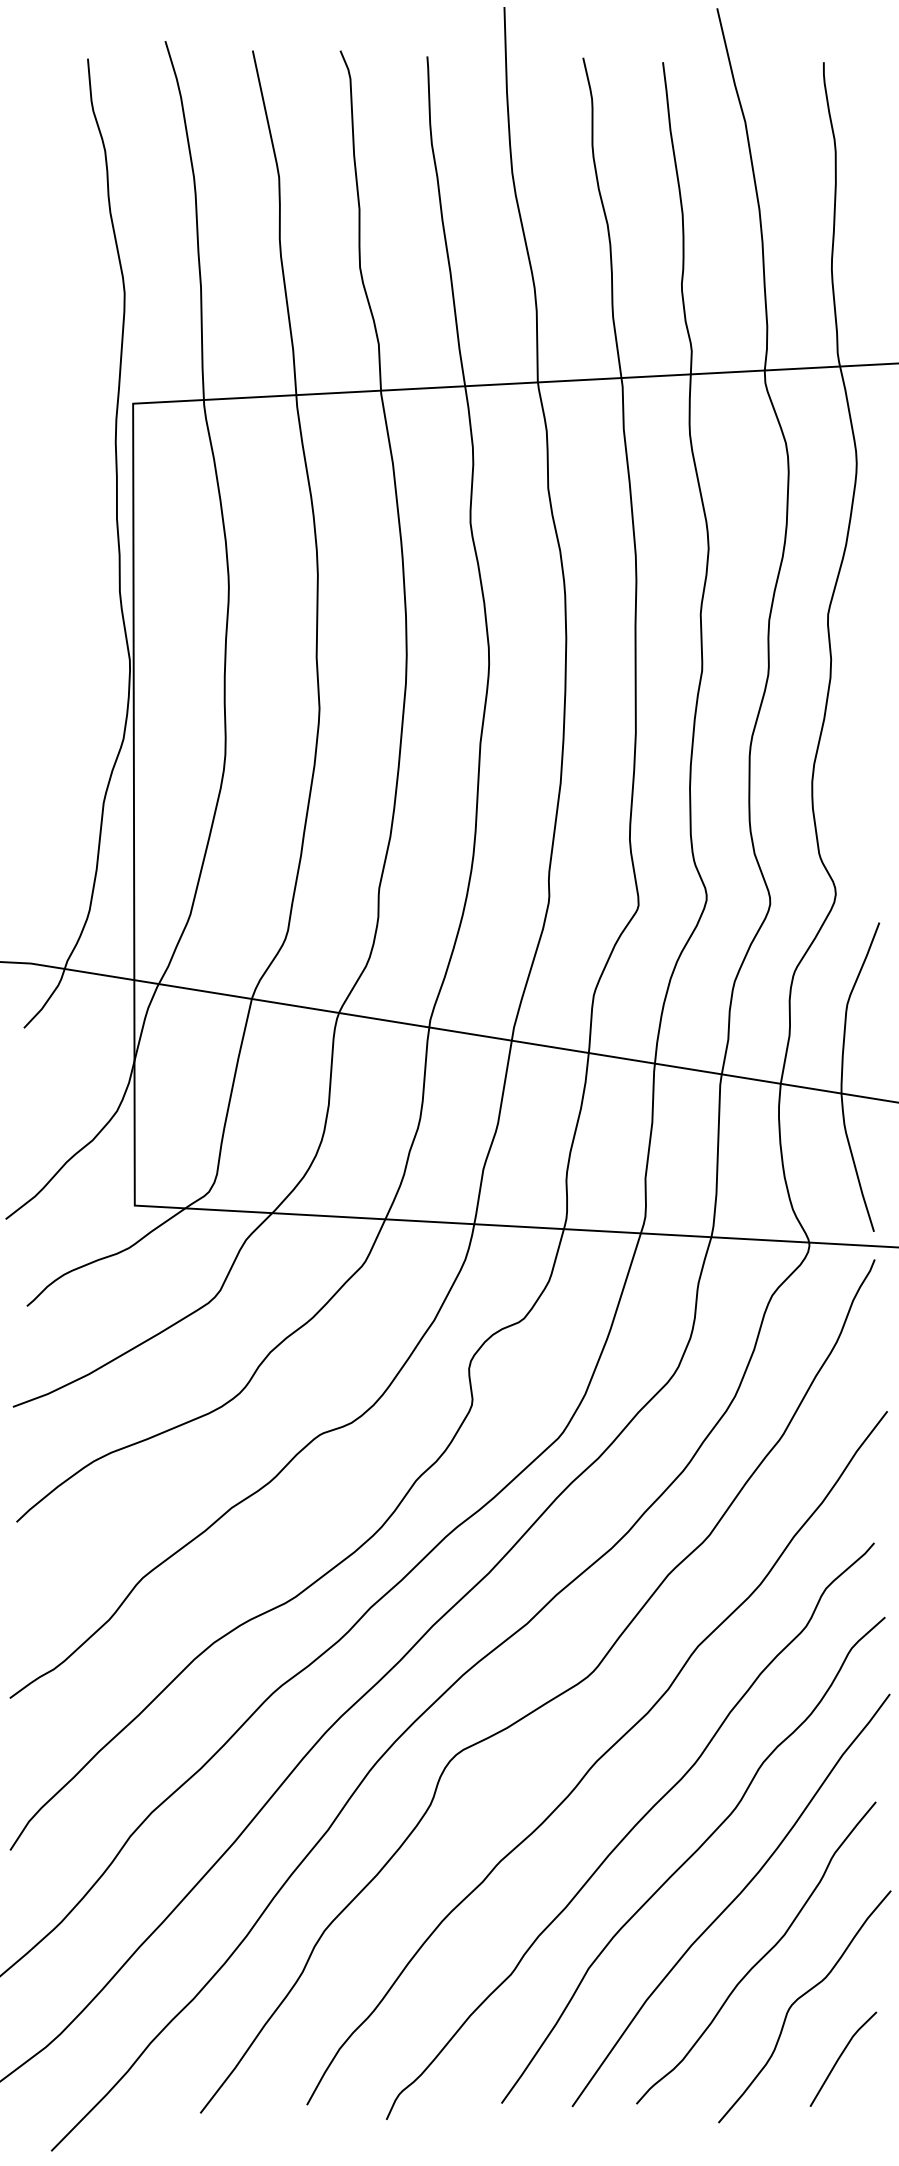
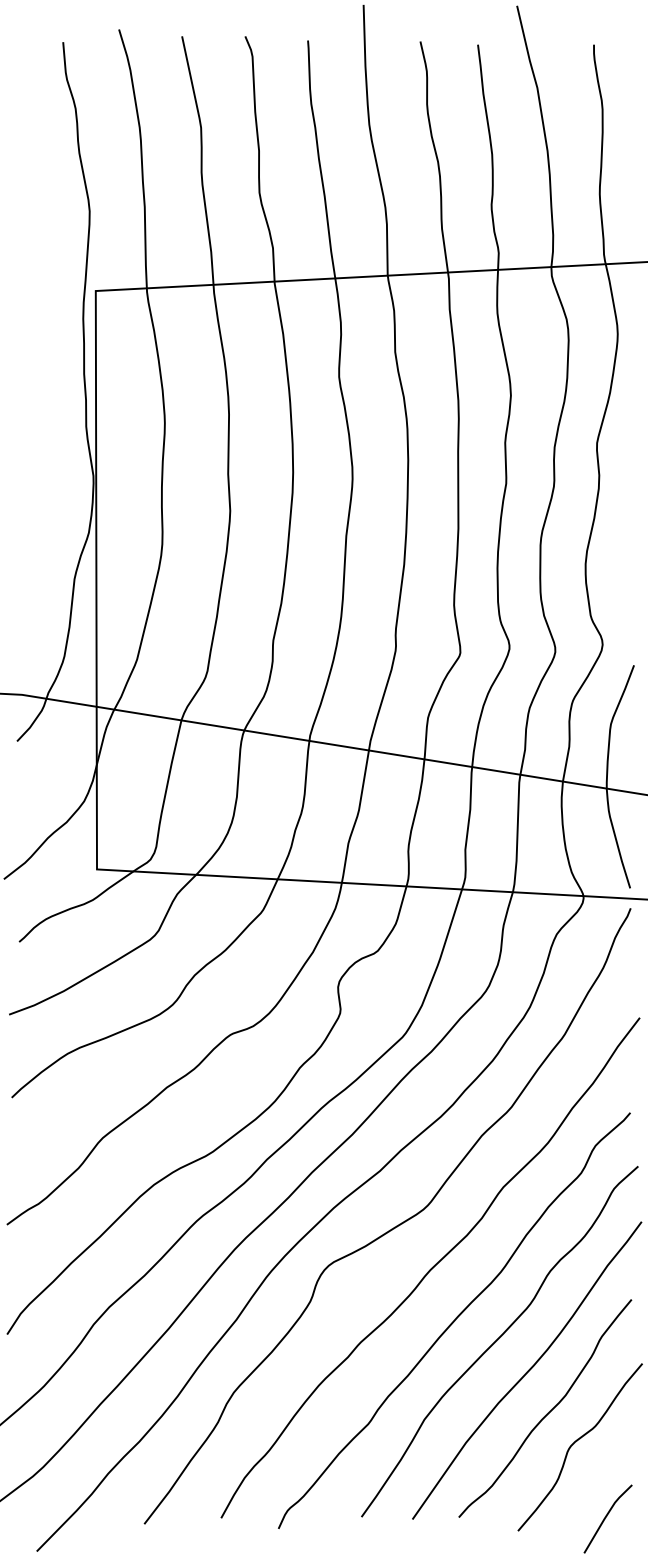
line: (841, 2056) -> (606, 1517), moved

